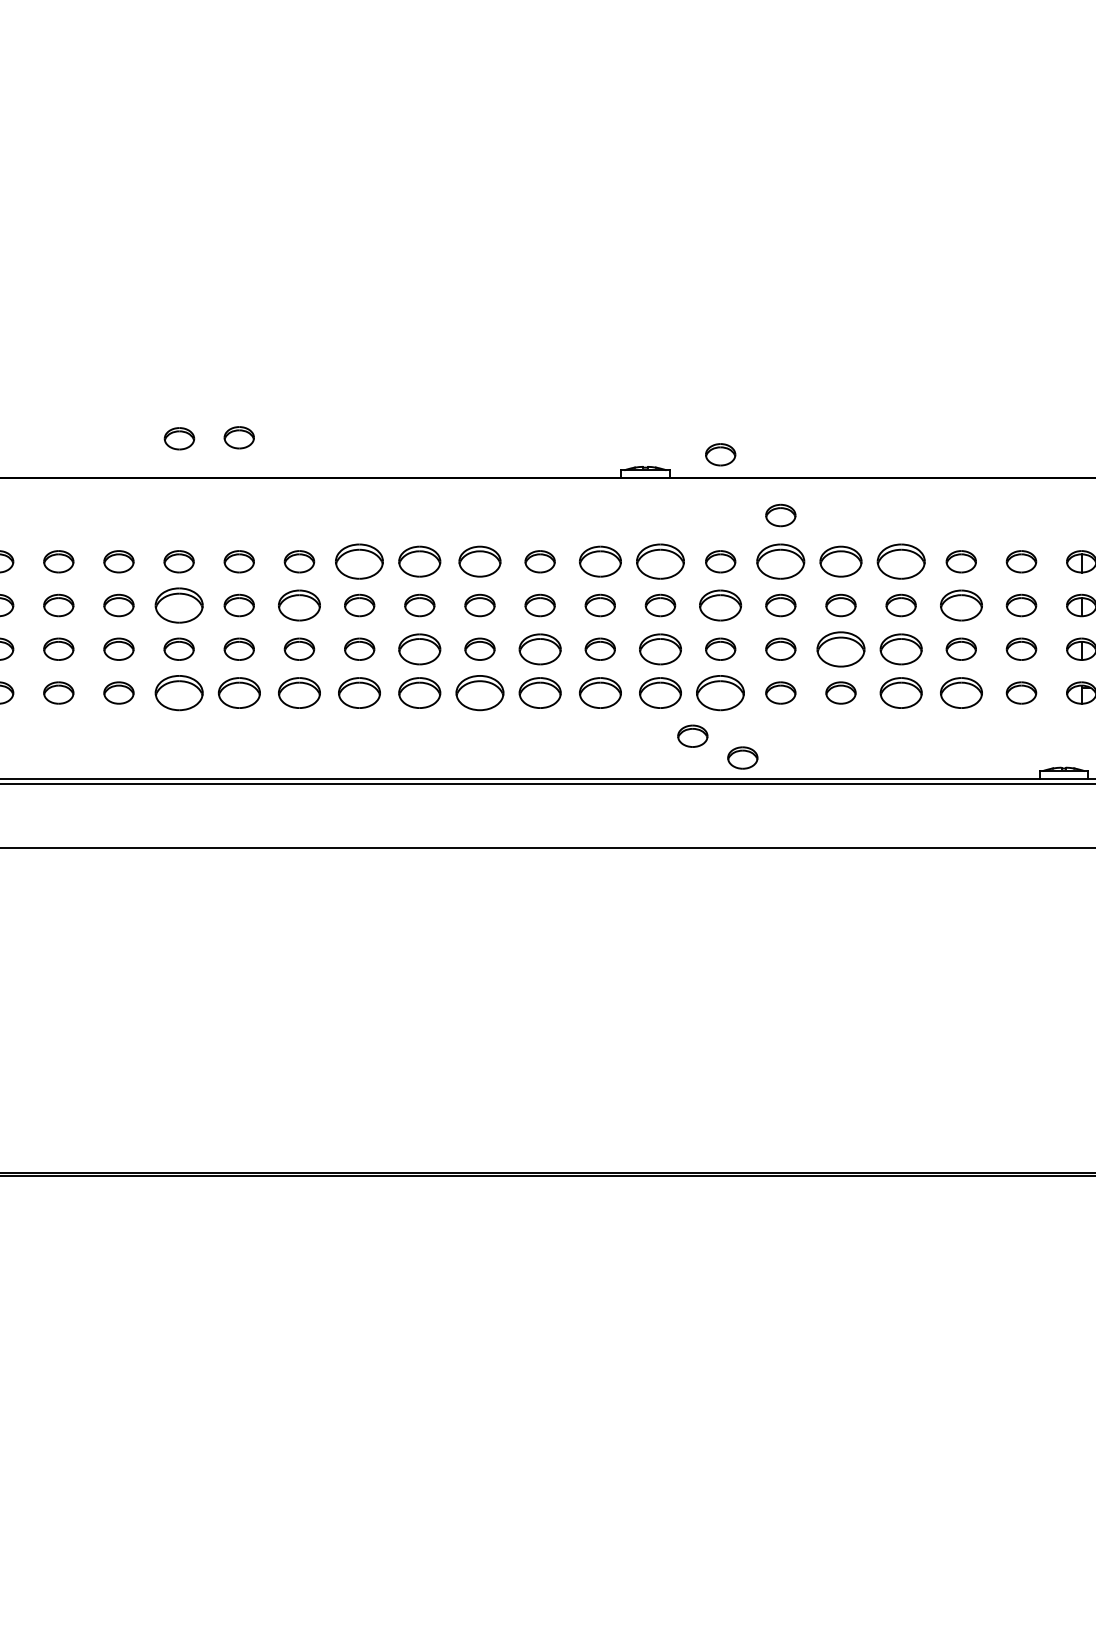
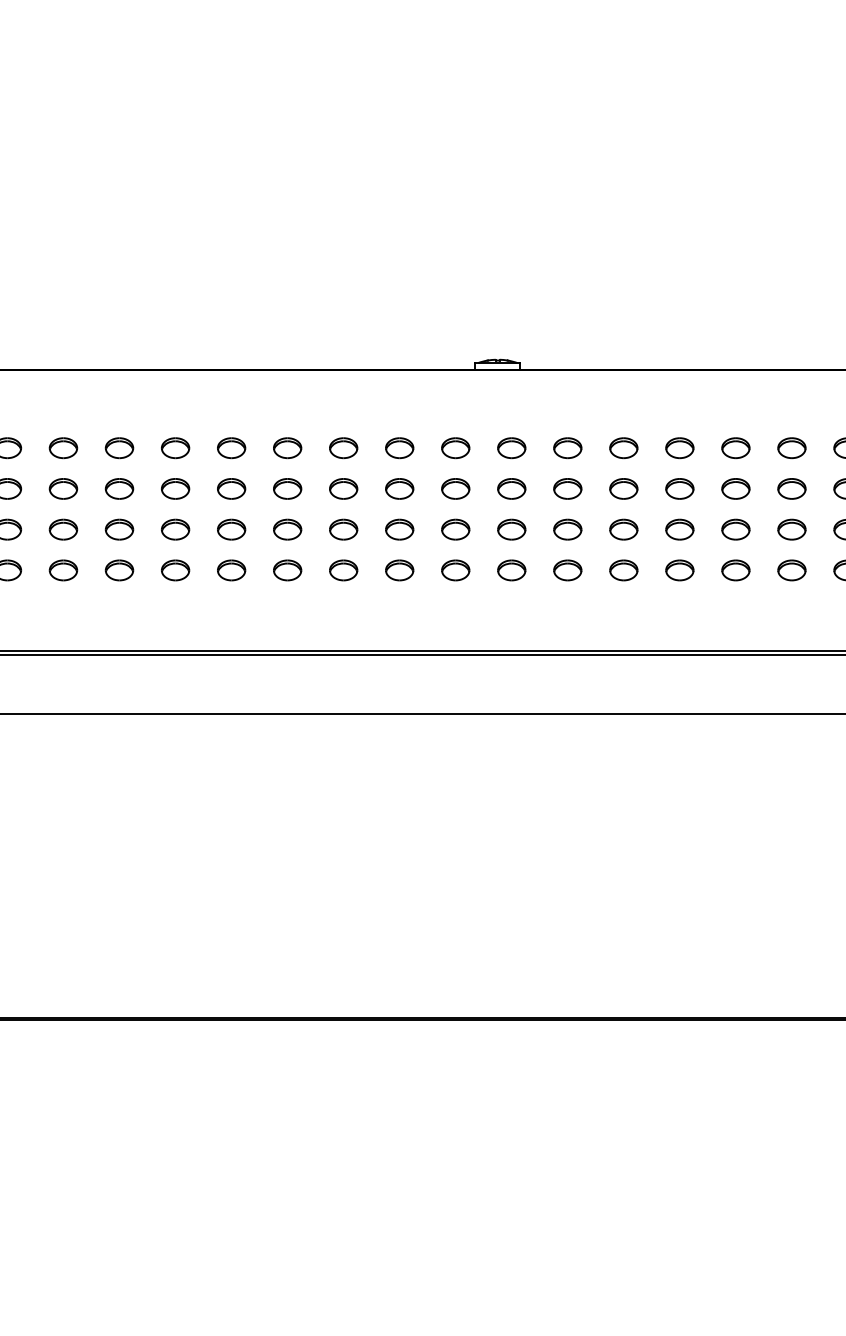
part: (238, 437) -> (118, 332), removed
part: (179, 438) -> (63, 333), removed
part: (720, 454) -> (567, 348), removed
part: (780, 515) -> (623, 405), removed
part: (359, 561) -> (231, 447), size x0.62
part: (419, 561) -> (287, 447), size x0.71
part: (479, 561) -> (343, 447), size x0.71
part: (599, 561) -> (454, 447), size x0.71
part: (660, 561) -> (511, 447), size x0.62
part: (780, 561) -> (623, 447), size x0.62
part: (840, 561) -> (679, 447), size x0.71
part: (900, 561) -> (735, 447), size x0.62
part: (178, 605) -> (62, 488), size x0.62
part: (299, 605) -> (175, 488), size x0.71
part: (720, 605) -> (567, 488), size x0.71
part: (960, 605) -> (791, 488), size x0.71
part: (419, 648) -> (287, 528), size x0.71
part: (539, 648) -> (399, 528), size x0.71
part: (660, 648) -> (511, 528), size x0.71
part: (840, 648) -> (679, 528), size x0.62
part: (900, 648) -> (735, 528), size x0.71
part: (178, 692) -> (62, 569), size x0.62
part: (238, 692) -> (118, 569), size x0.71
part: (299, 692) -> (175, 569), size x0.71
part: (359, 692) -> (231, 569), size x0.71
part: (419, 692) -> (287, 569), size x0.71
part: (479, 692) -> (343, 569), size x0.62
part: (539, 692) -> (399, 569), size x0.71
part: (599, 692) -> (454, 569), size x0.71
part: (660, 692) -> (511, 569), size x0.71
part: (720, 692) -> (567, 569), size x0.62
part: (900, 692) -> (735, 569), size x0.71
part: (960, 692) -> (791, 569), size x0.71
part: (692, 735) -> (541, 609), removed
part: (742, 757) -> (588, 630), removed

